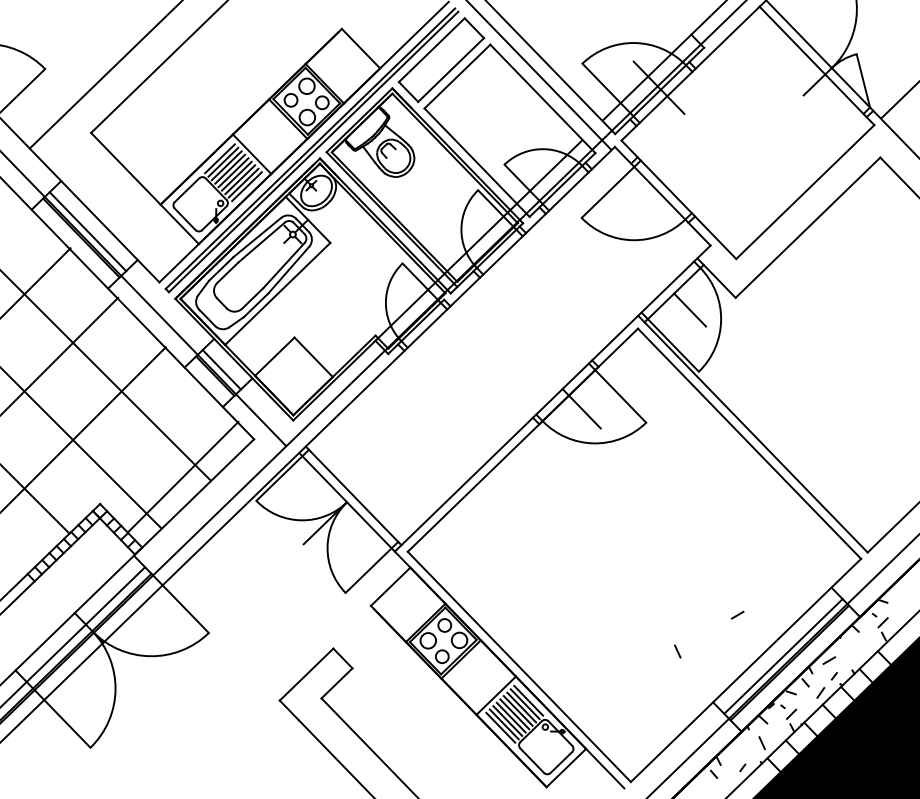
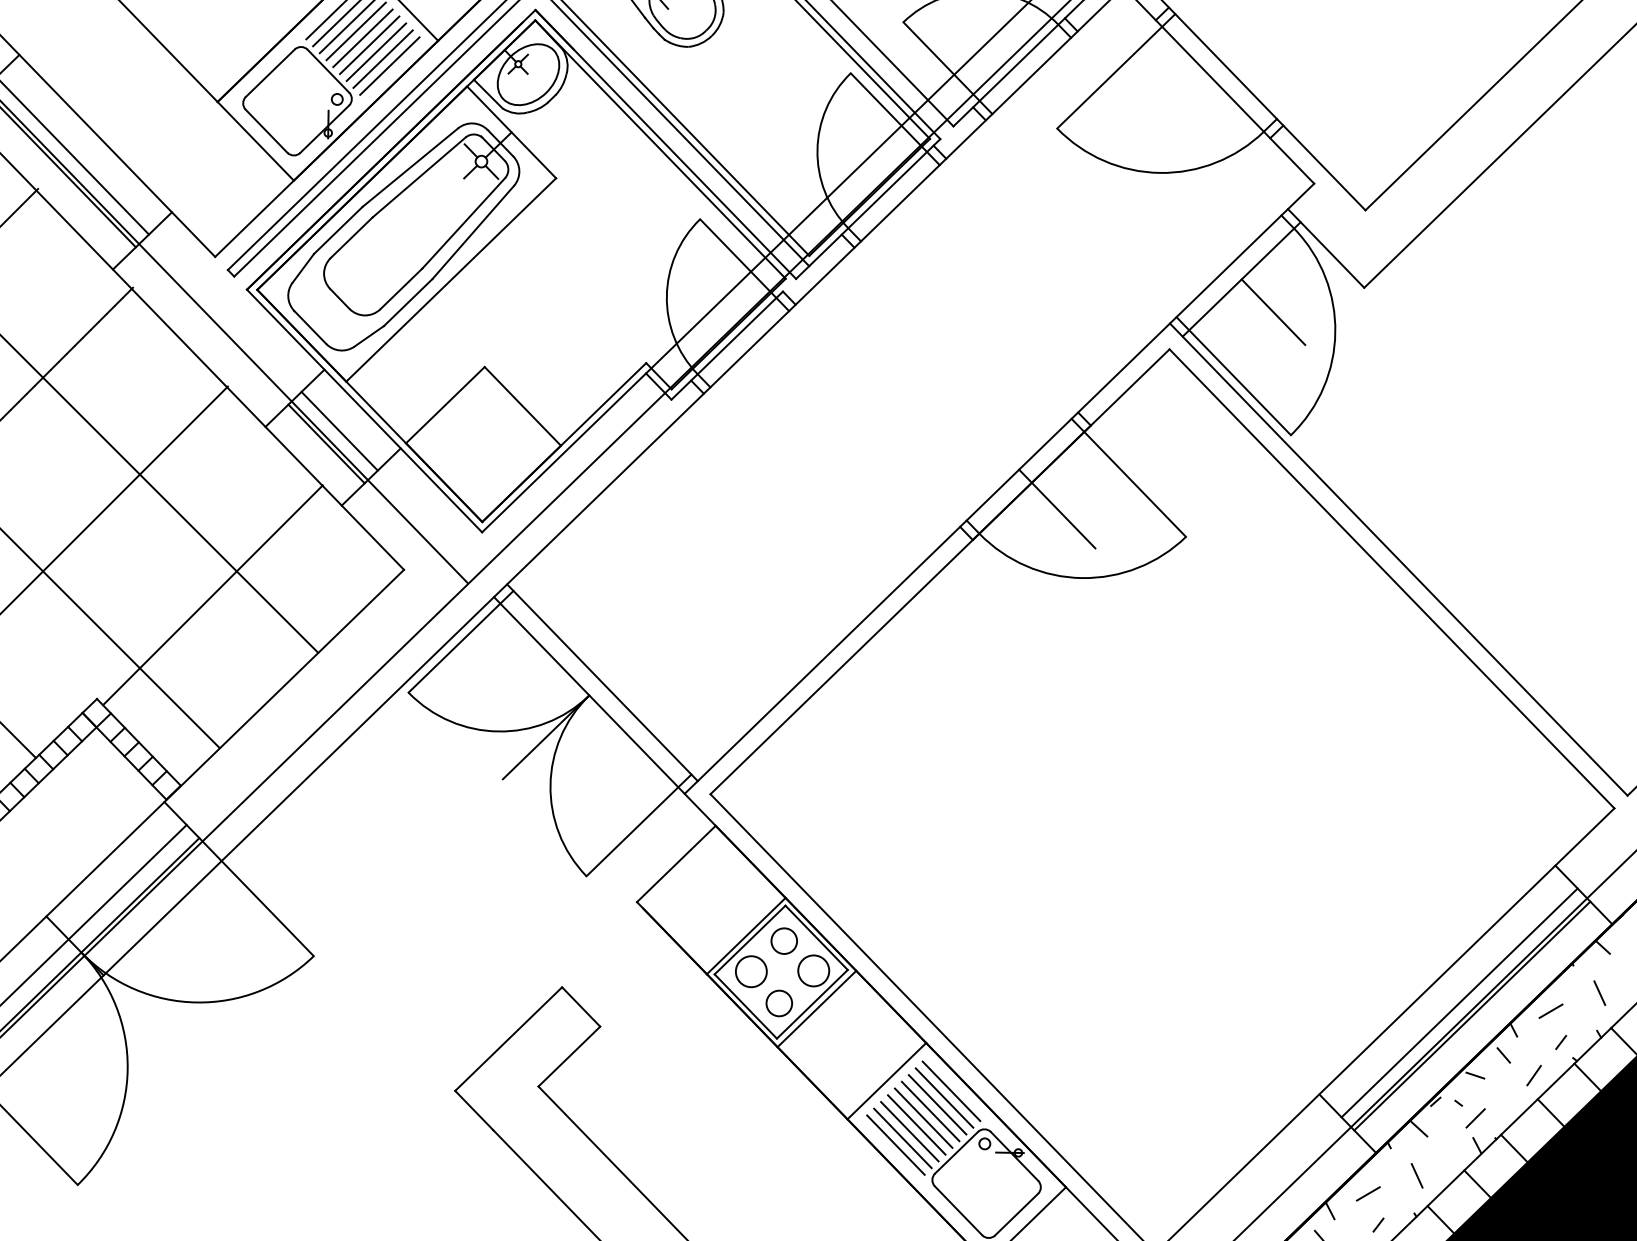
line: (183, 476) -> (213, 594), moved
line: (737, 614) -> (1367, 1192), moved
line: (677, 651) -> (1599, 993), moved

